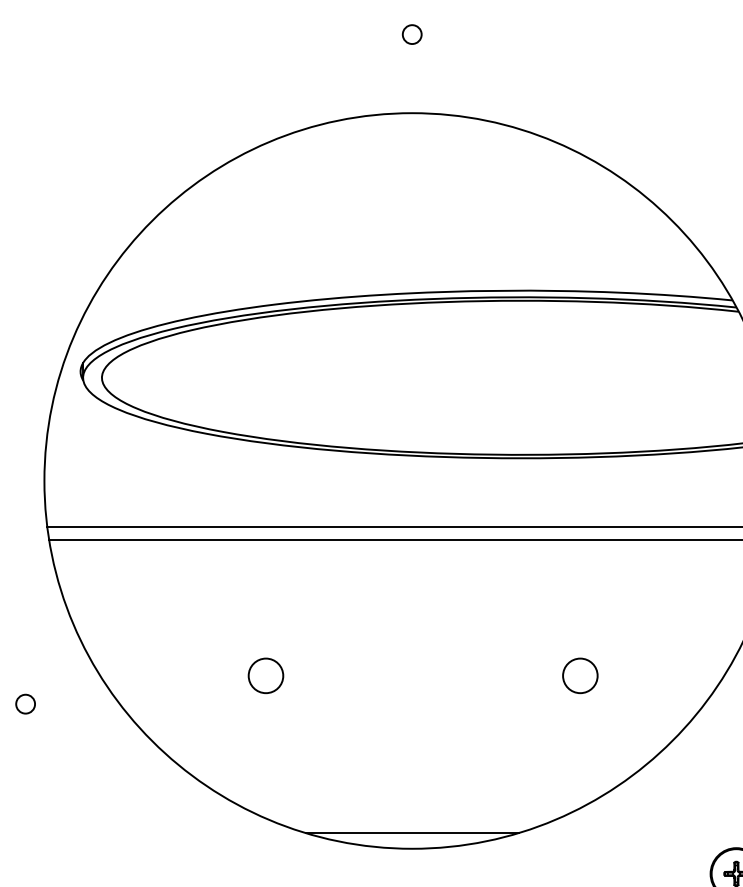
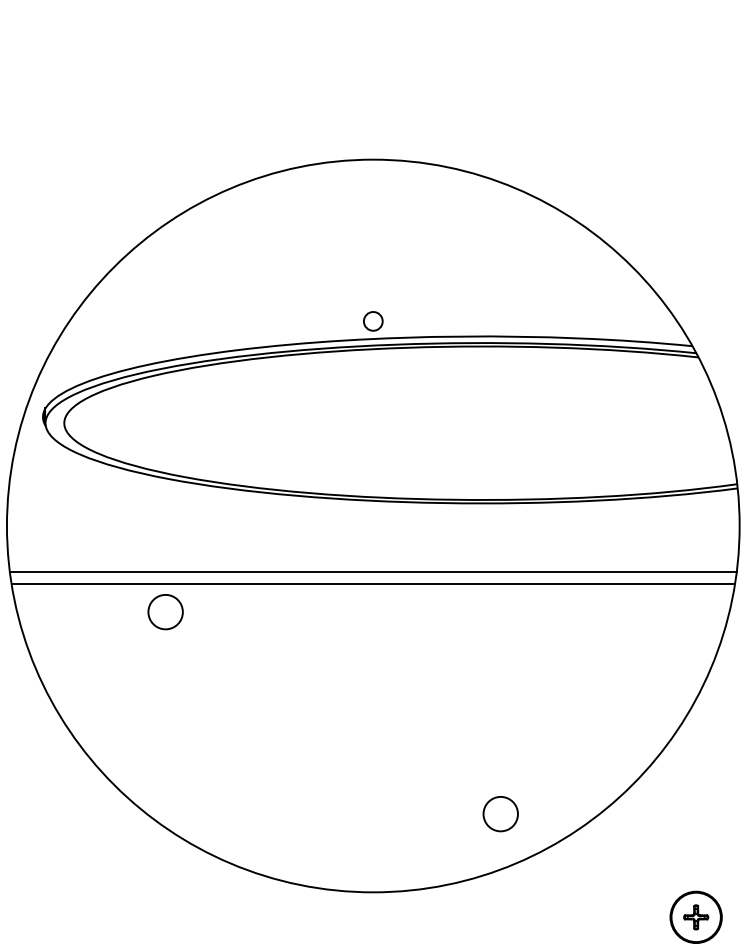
circle: (412, 34) -> (373, 321), moved
circle: (265, 676) -> (165, 612), moved
circle: (580, 676) -> (500, 814), moved
line: (412, 832) -> (373, 876), removed

